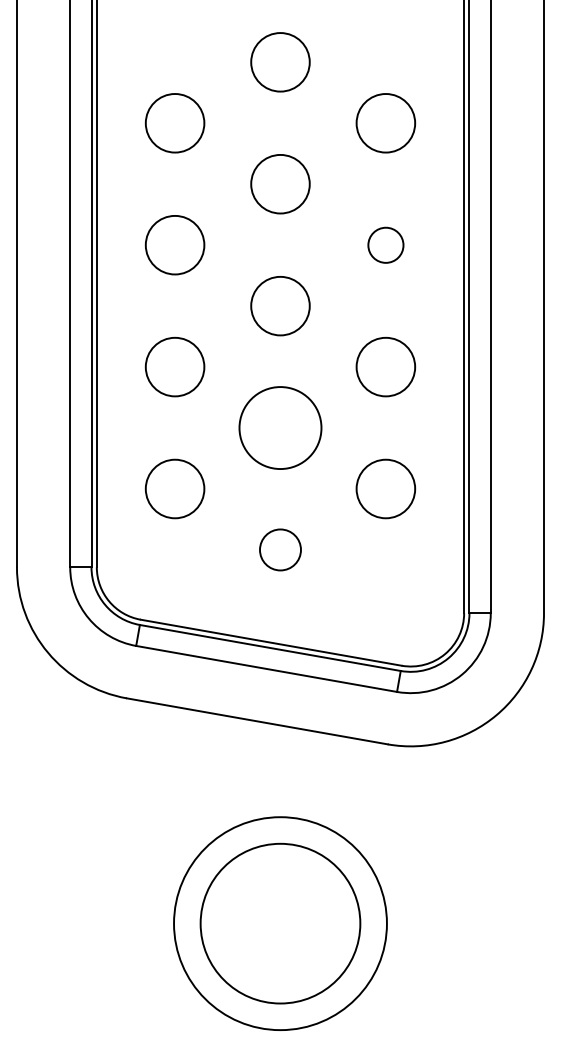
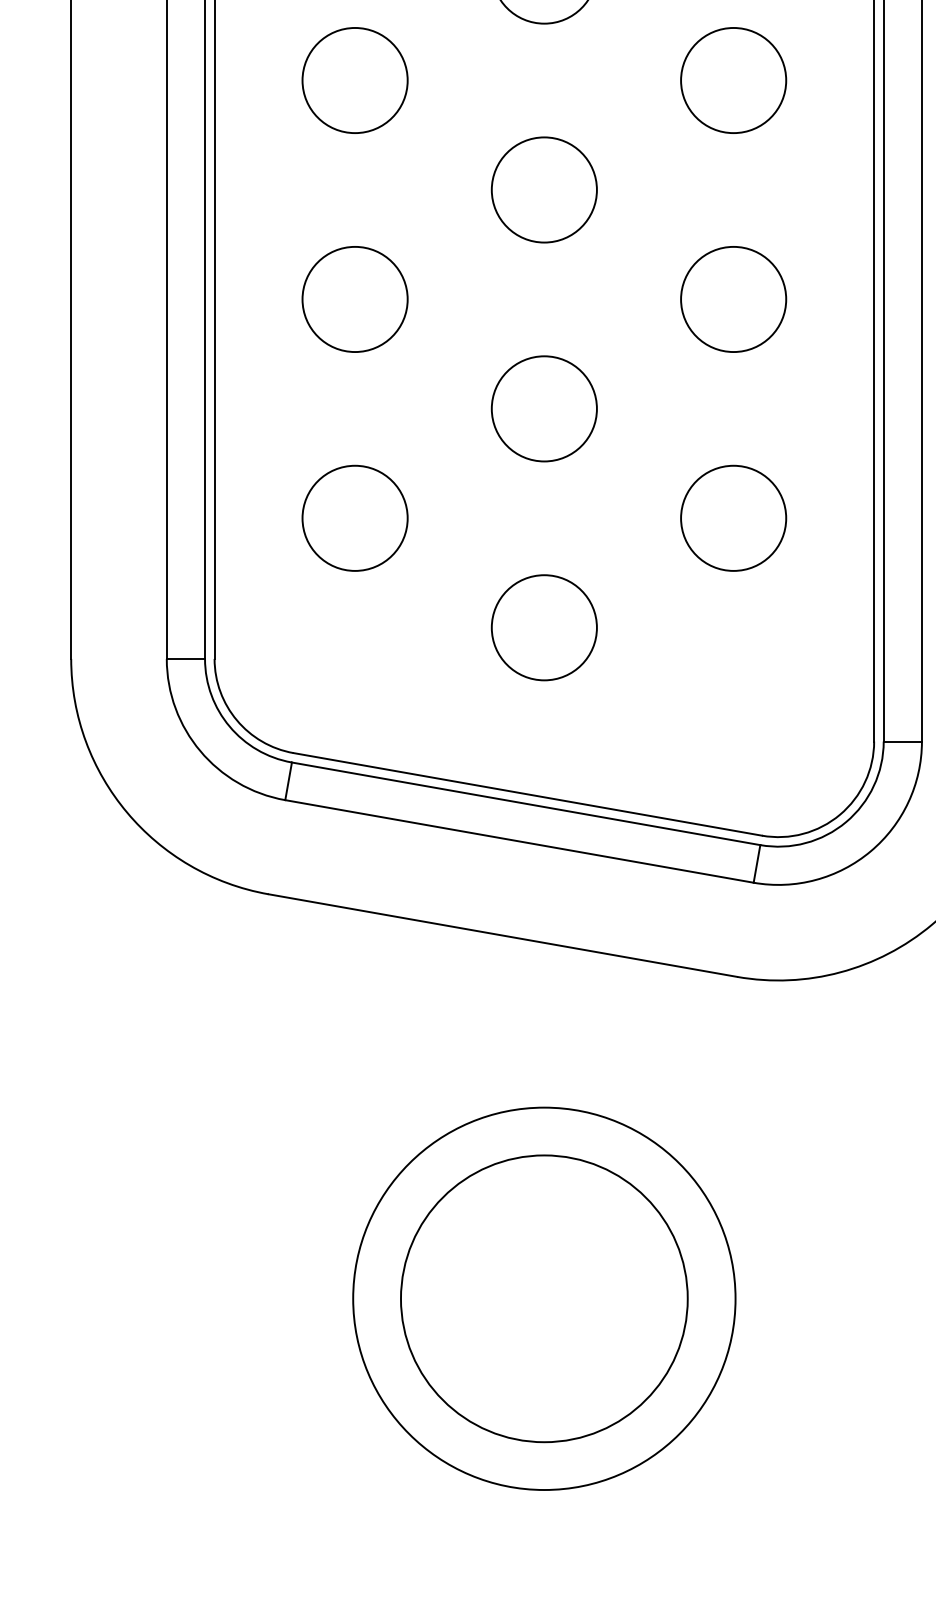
circle: (385, 245) -> (732, 81), size x1.67
circle: (280, 427) -> (544, 407), size x0.71
circle: (280, 549) -> (544, 626), size x1.43

